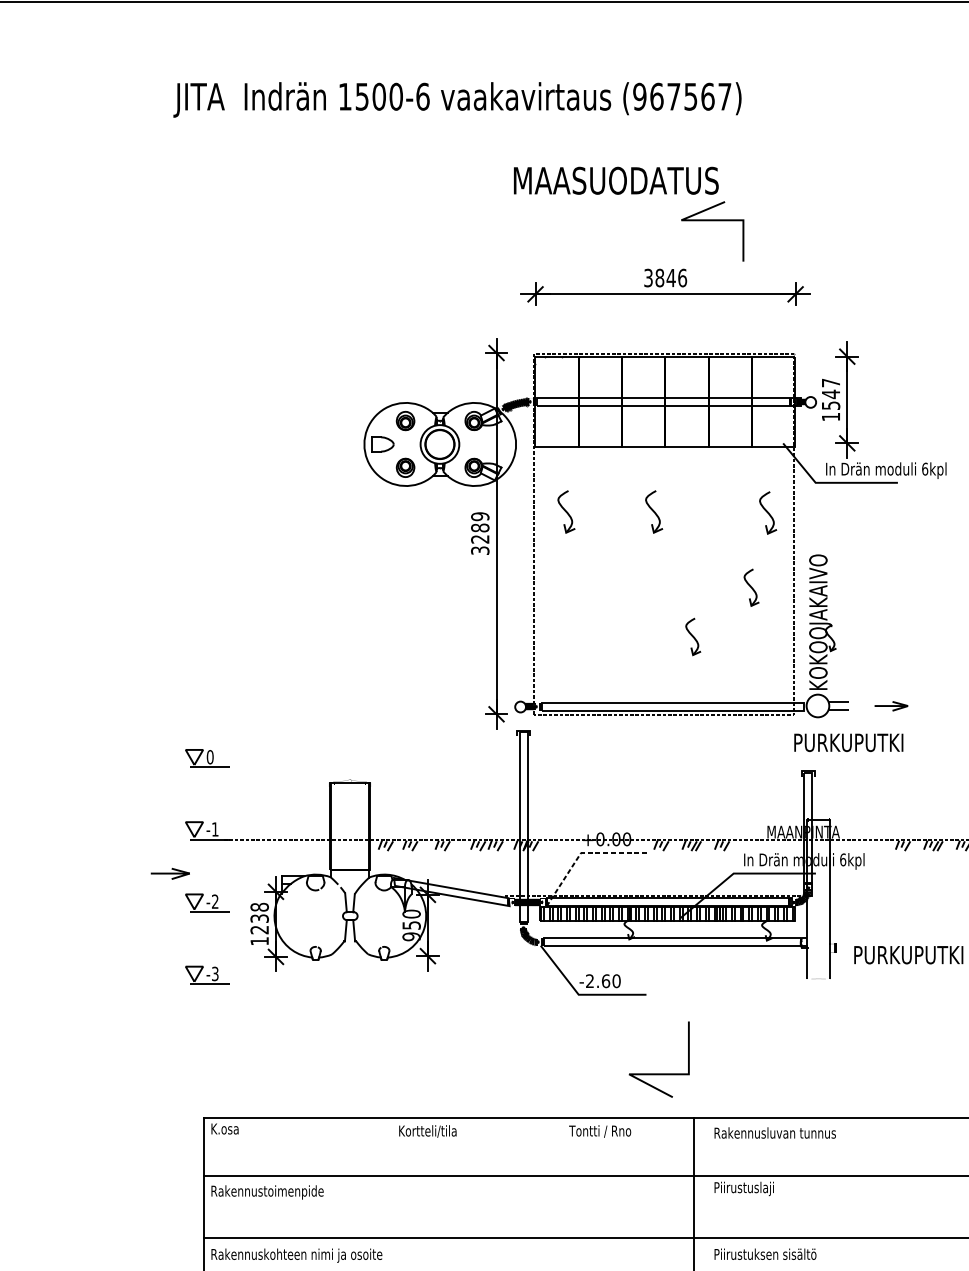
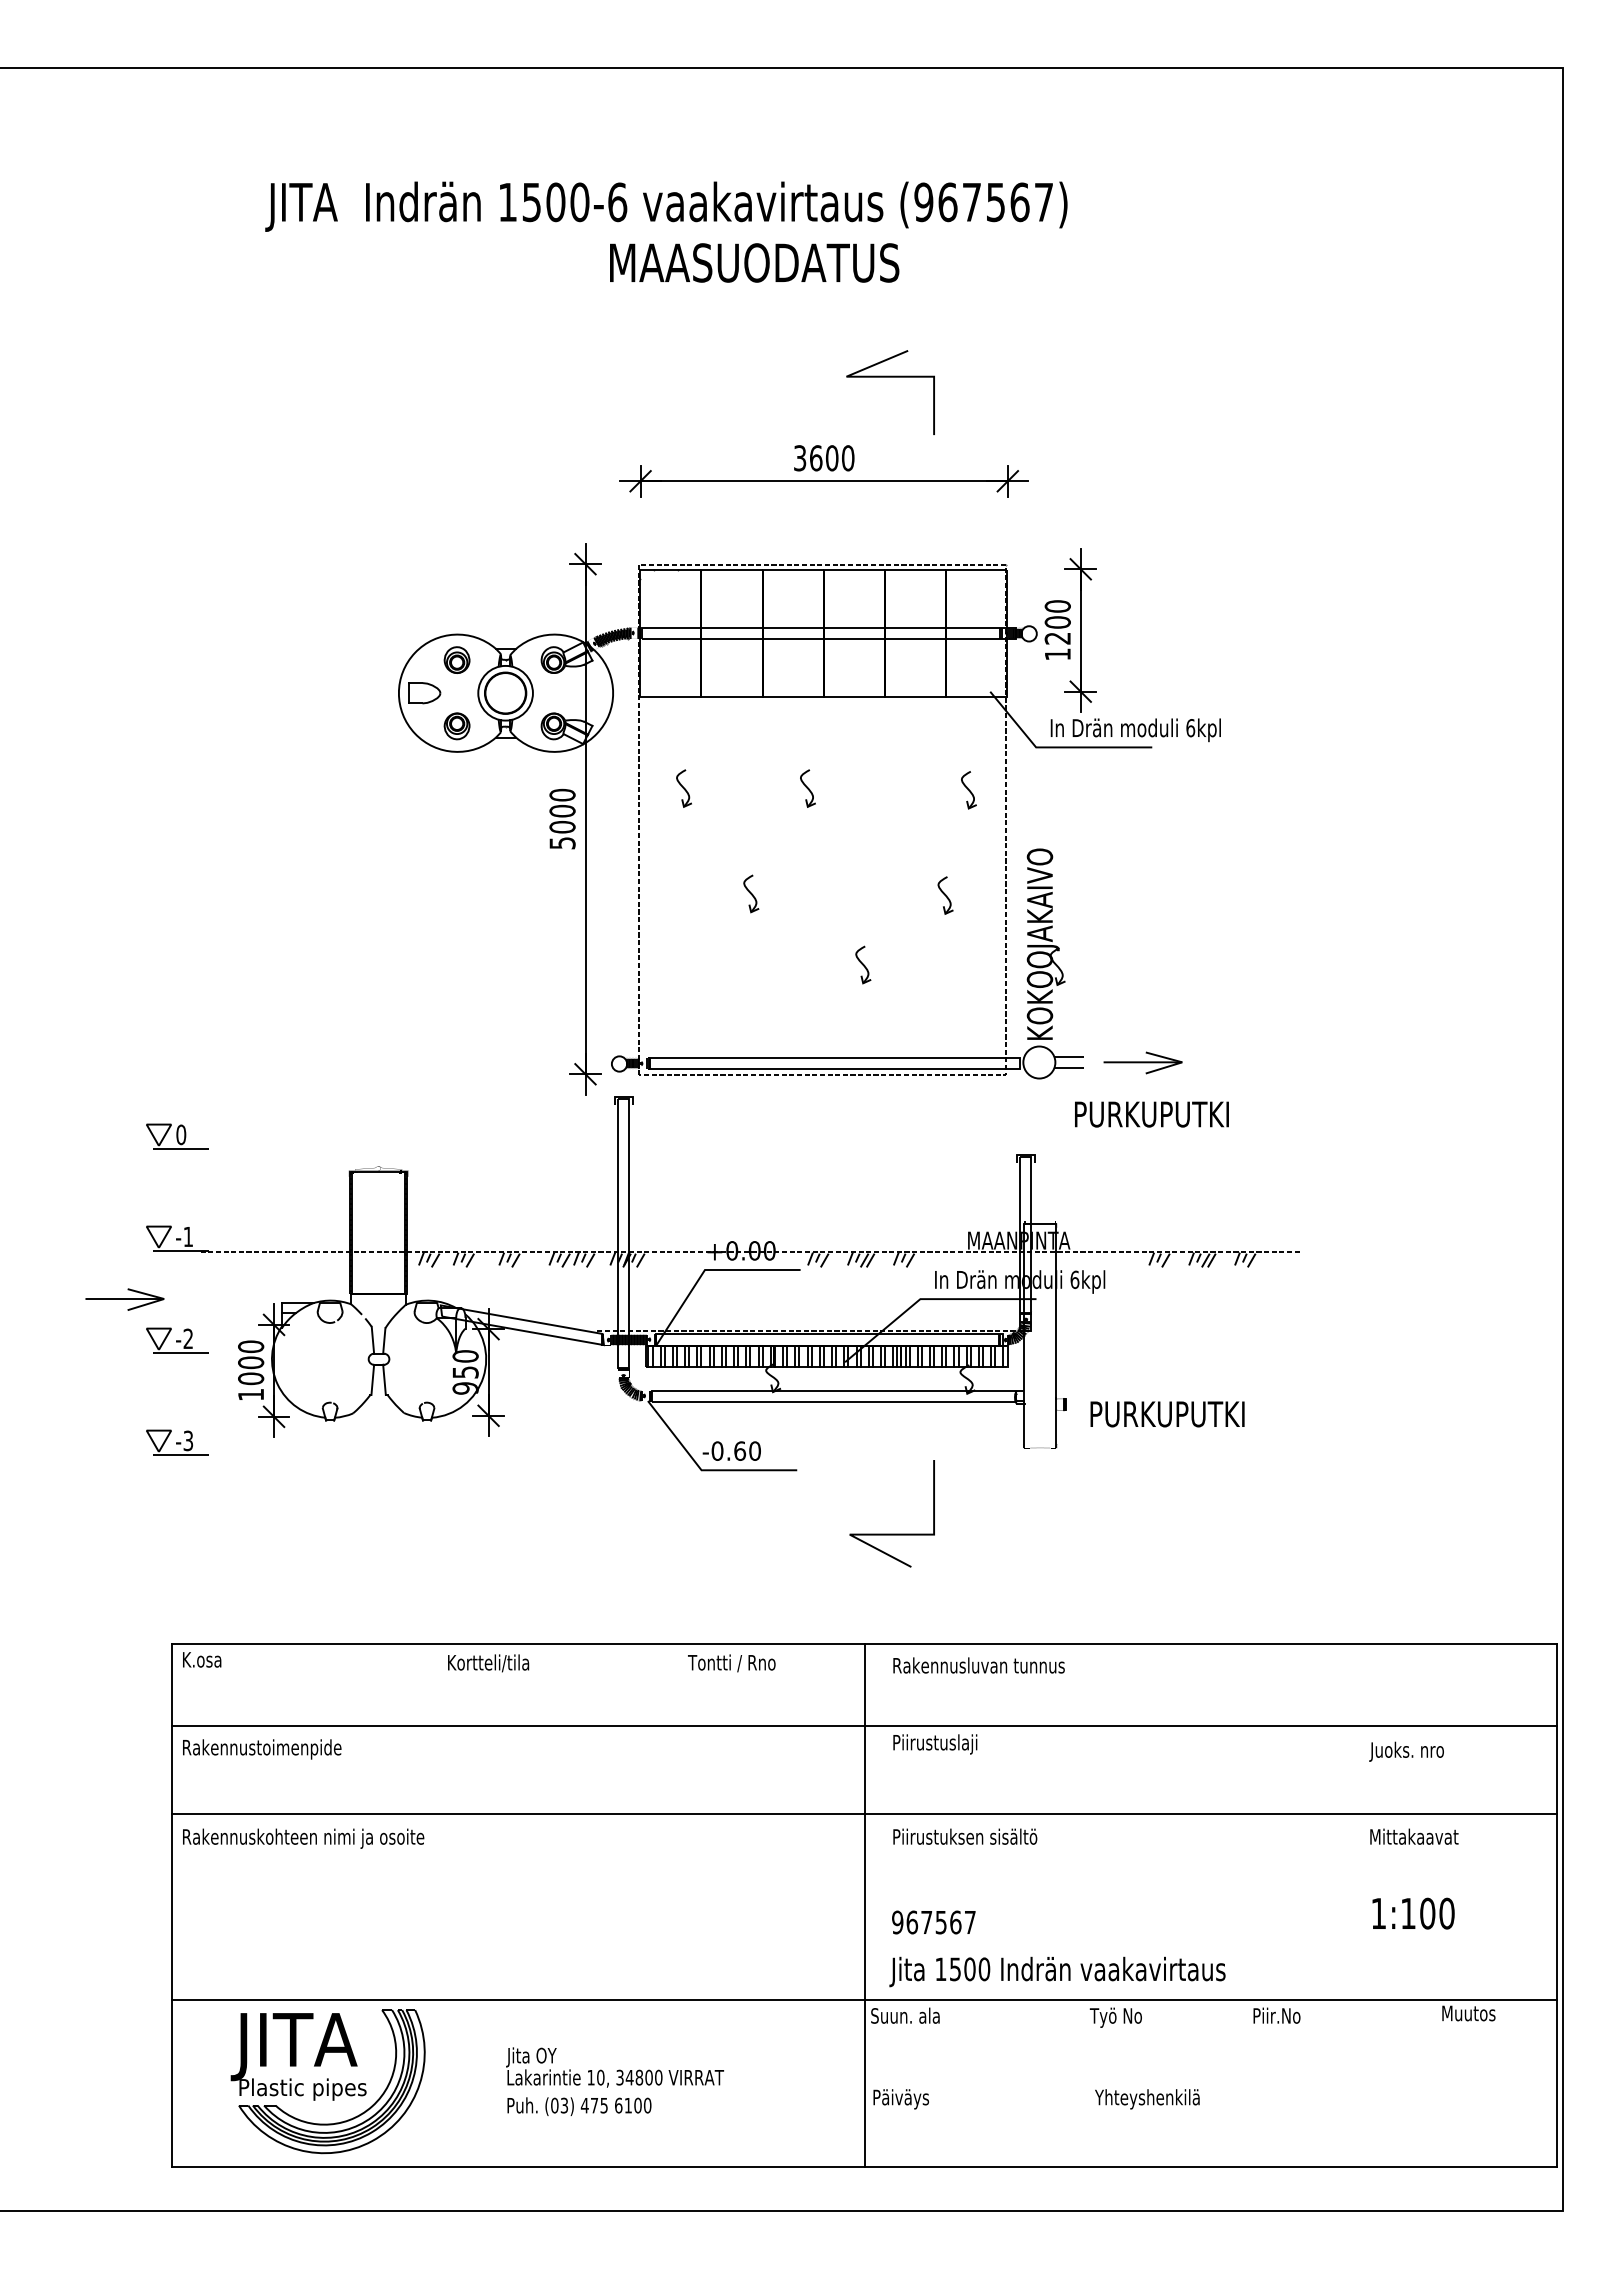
text: (457, 99) -> (666, 206), moved
text: (616, 180) -> (754, 262), moved
text: (671, 278) -> (832, 458), 3846 -> 3600
text: (830, 394) -> (1057, 622), 1547 -> 1200
part: (565, 511) -> (683, 788), size x0.62
part: (653, 511) -> (807, 788), size x0.62
part: (767, 513) -> (968, 790), size x0.62
text: (480, 533) -> (562, 818), 3289 -> 5000
part: (614, 586) -> (751, 893), added
part: (751, 587) -> (945, 895), size x0.71
part: (693, 636) -> (863, 964), size x0.71
part: (890, 705) -> (1142, 1062), size x1.67
text: (848, 742) -> (1151, 1114), moved
line: (582, 853) -> (707, 1270), dashed -> solid
part: (170, 873) -> (124, 1299), size x1.43
text: (259, 918) -> (251, 1362), 1238 -> 1000
text: (590, 980) -> (717, 1450), -2.60 -> -0.60
line: (658, 1073) -> (891, 1533), moved

